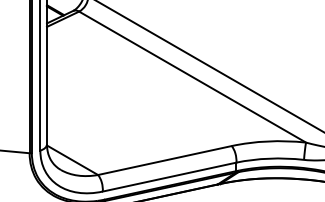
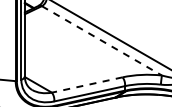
line: (193, 78) -> (102, 41), solid -> dashed
line: (163, 161) -> (86, 85), solid -> dashed

